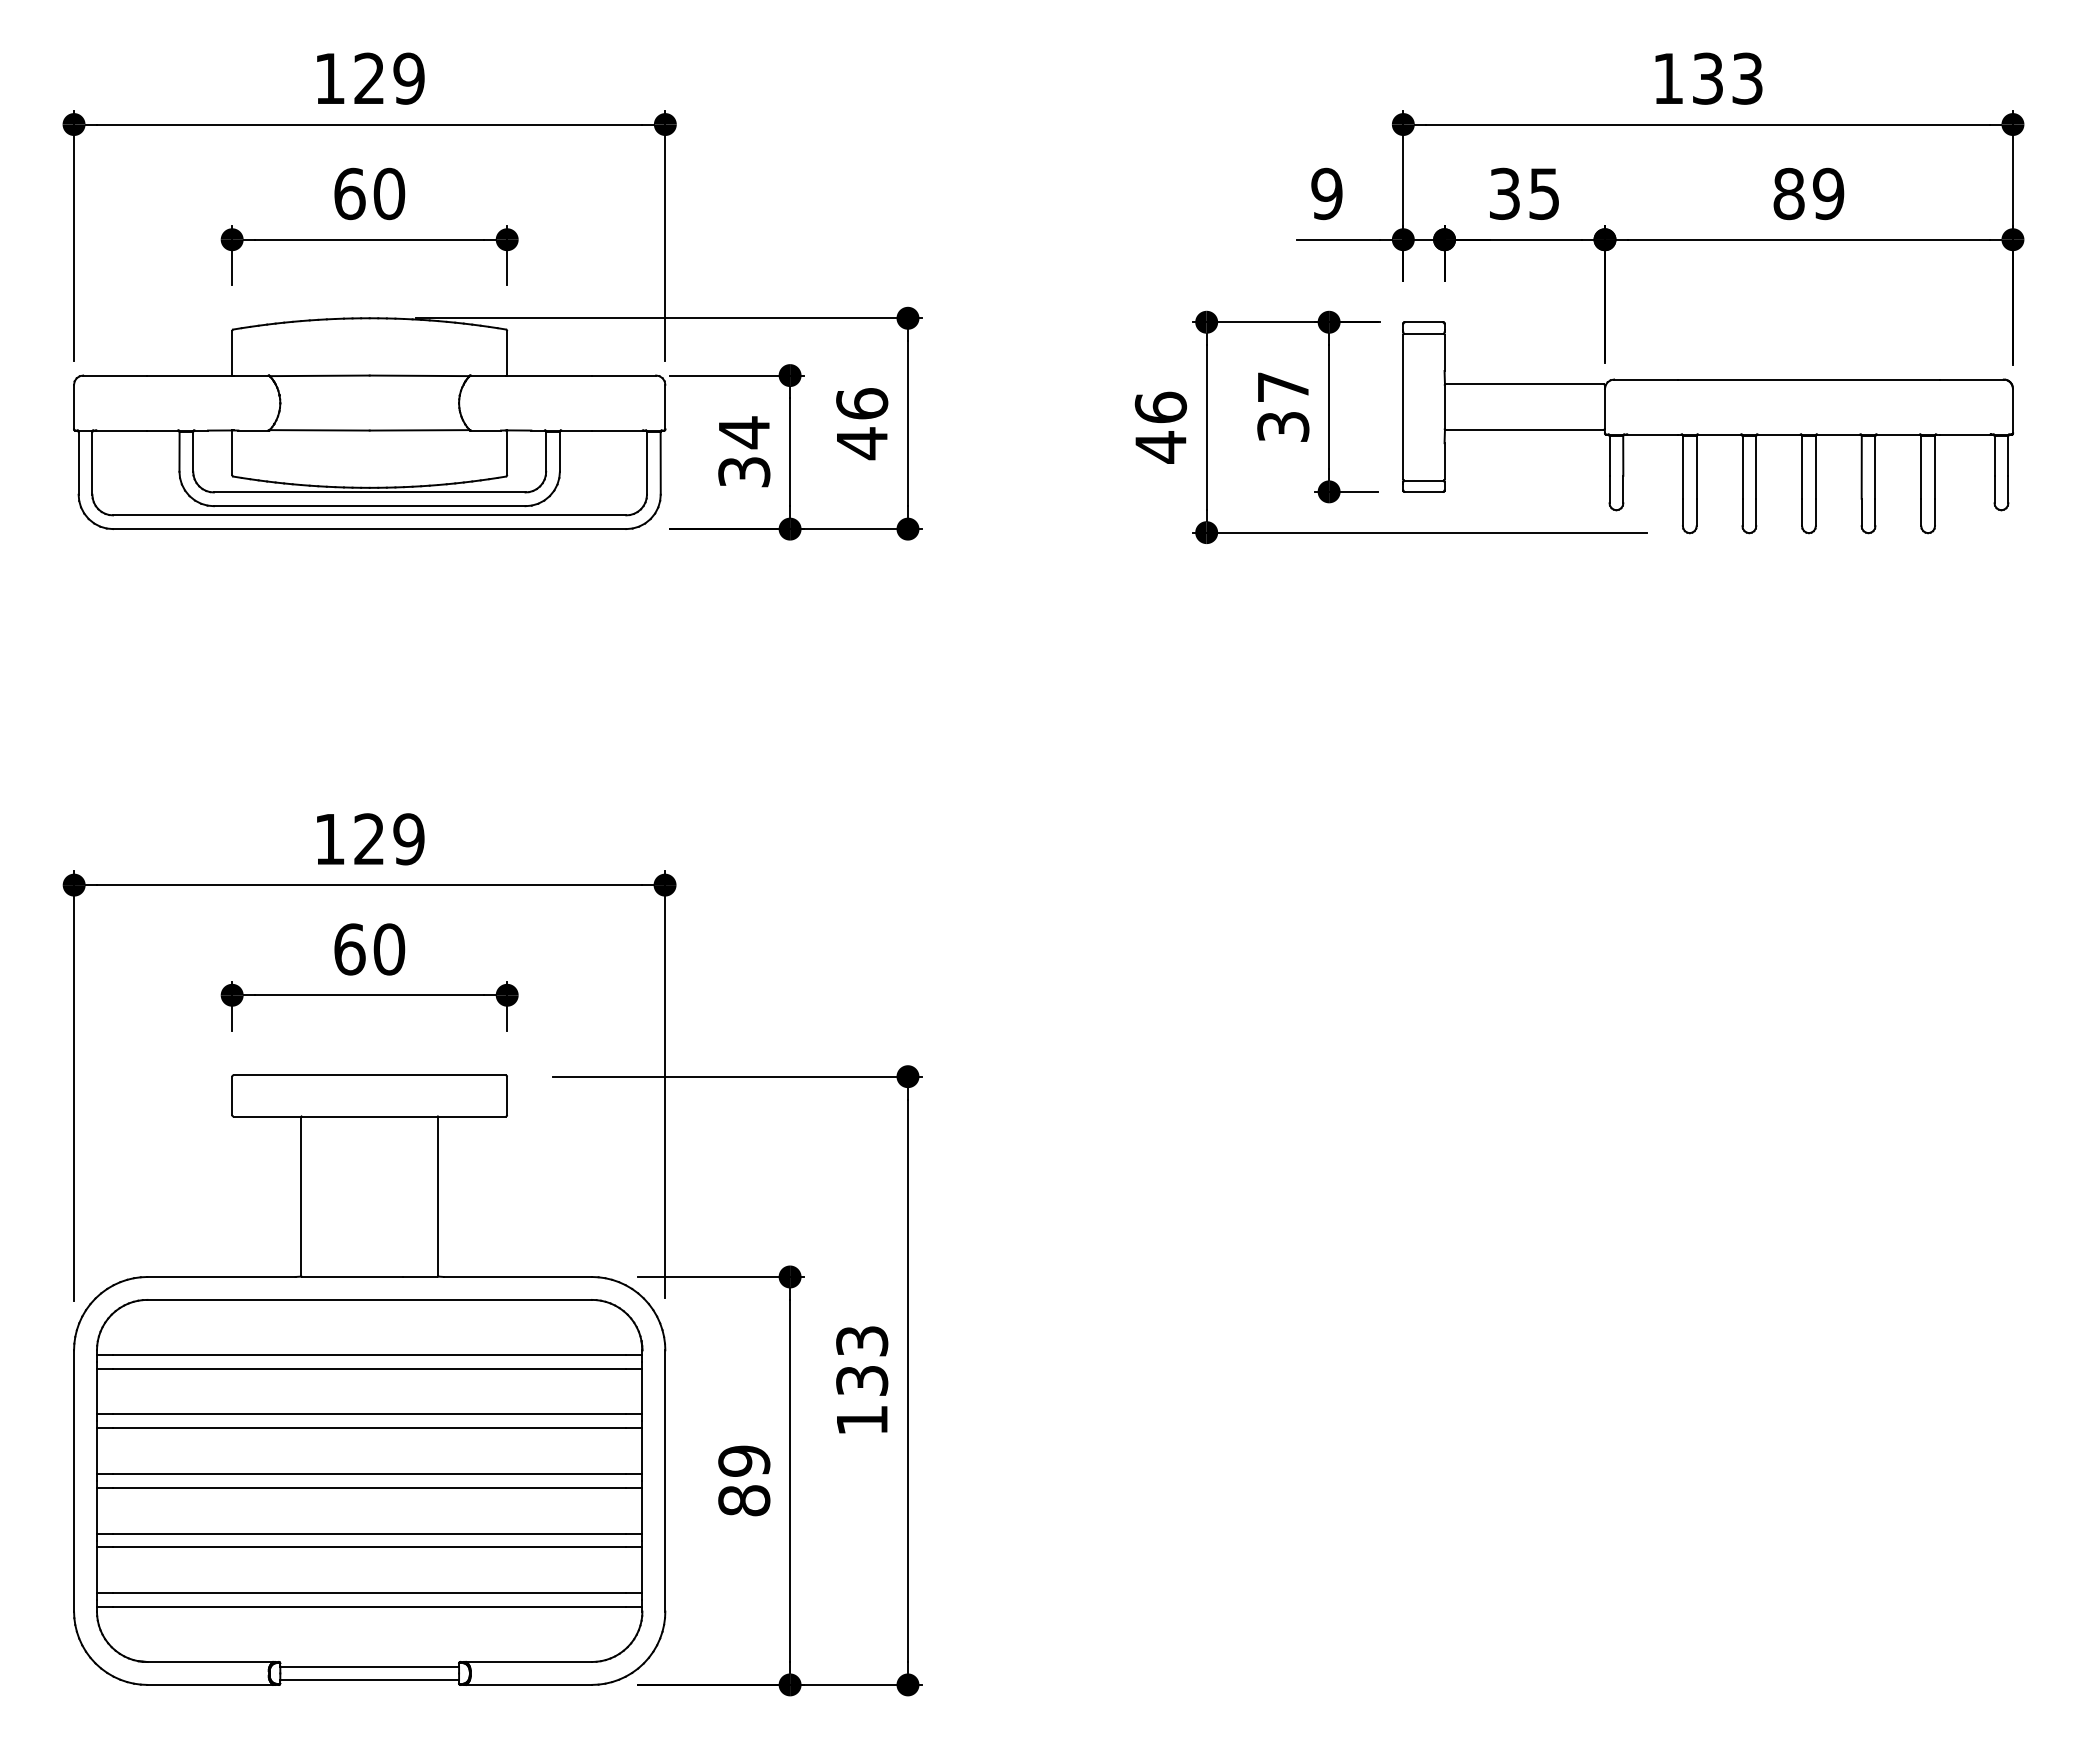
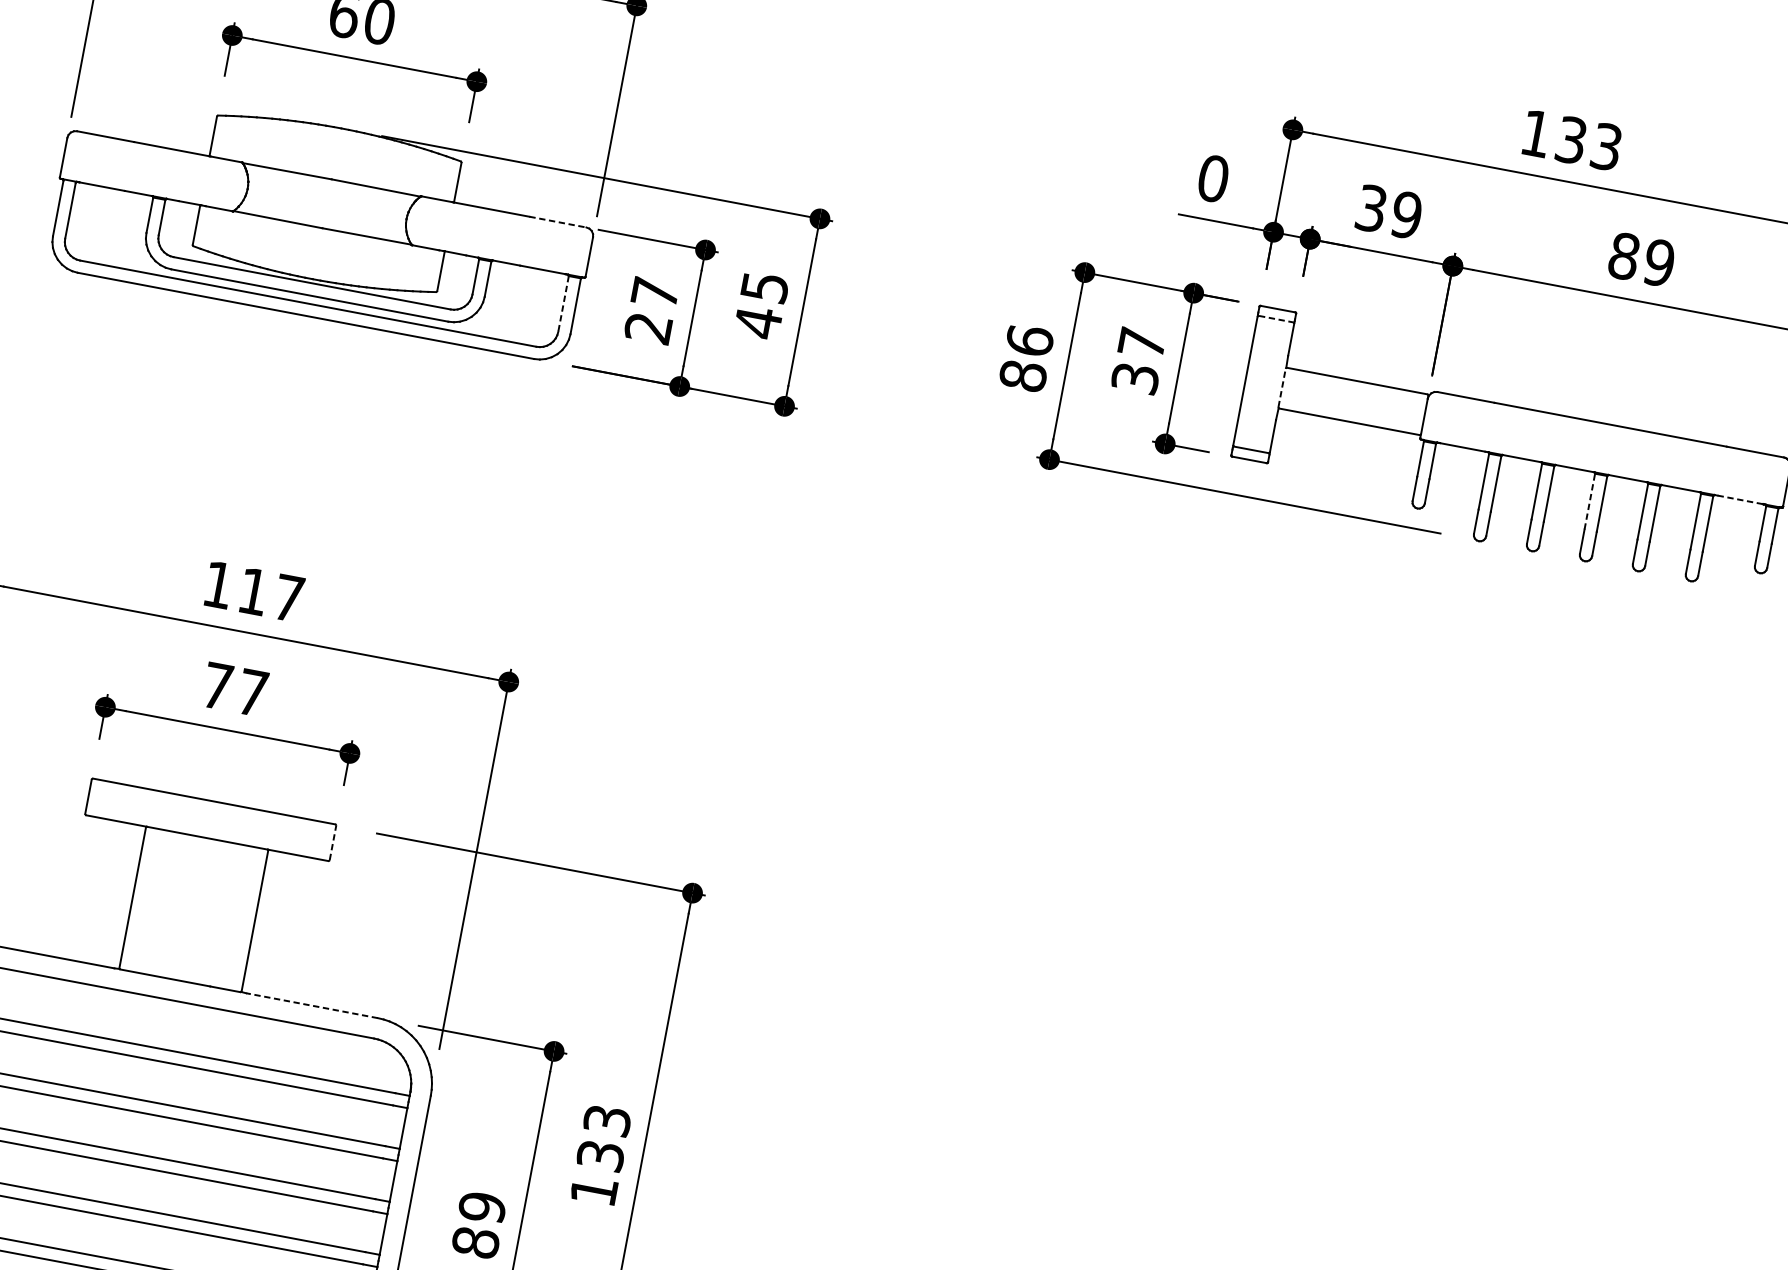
text: (1543, 193) -> (1405, 214), 35 -> 39
text: (1326, 194) -> (1212, 179), 9 -> 0
line: (1424, 333) -> (1276, 319), solid -> dashed
line: (624, 375) -> (558, 222), solid -> dashed
text: (862, 403) -> (765, 287), 46 -> 45
line: (1444, 407) -> (1281, 388), solid -> dashed
line: (1965, 434) -> (1740, 499), solid -> dashed
text: (1160, 447) -> (1022, 376), 46 -> 86
text: (744, 451) -> (652, 309), 34 -> 27
line: (647, 463) -> (563, 304), solid -> dashed
line: (1802, 466) -> (1590, 500), solid -> dashed
text: (389, 839) -> (271, 595), 129 -> 117
text: (369, 949) -> (235, 689), 60 -> 77
line: (507, 1095) -> (333, 842), solid -> dashed
line: (517, 1276) -> (311, 1005), solid -> dashed

